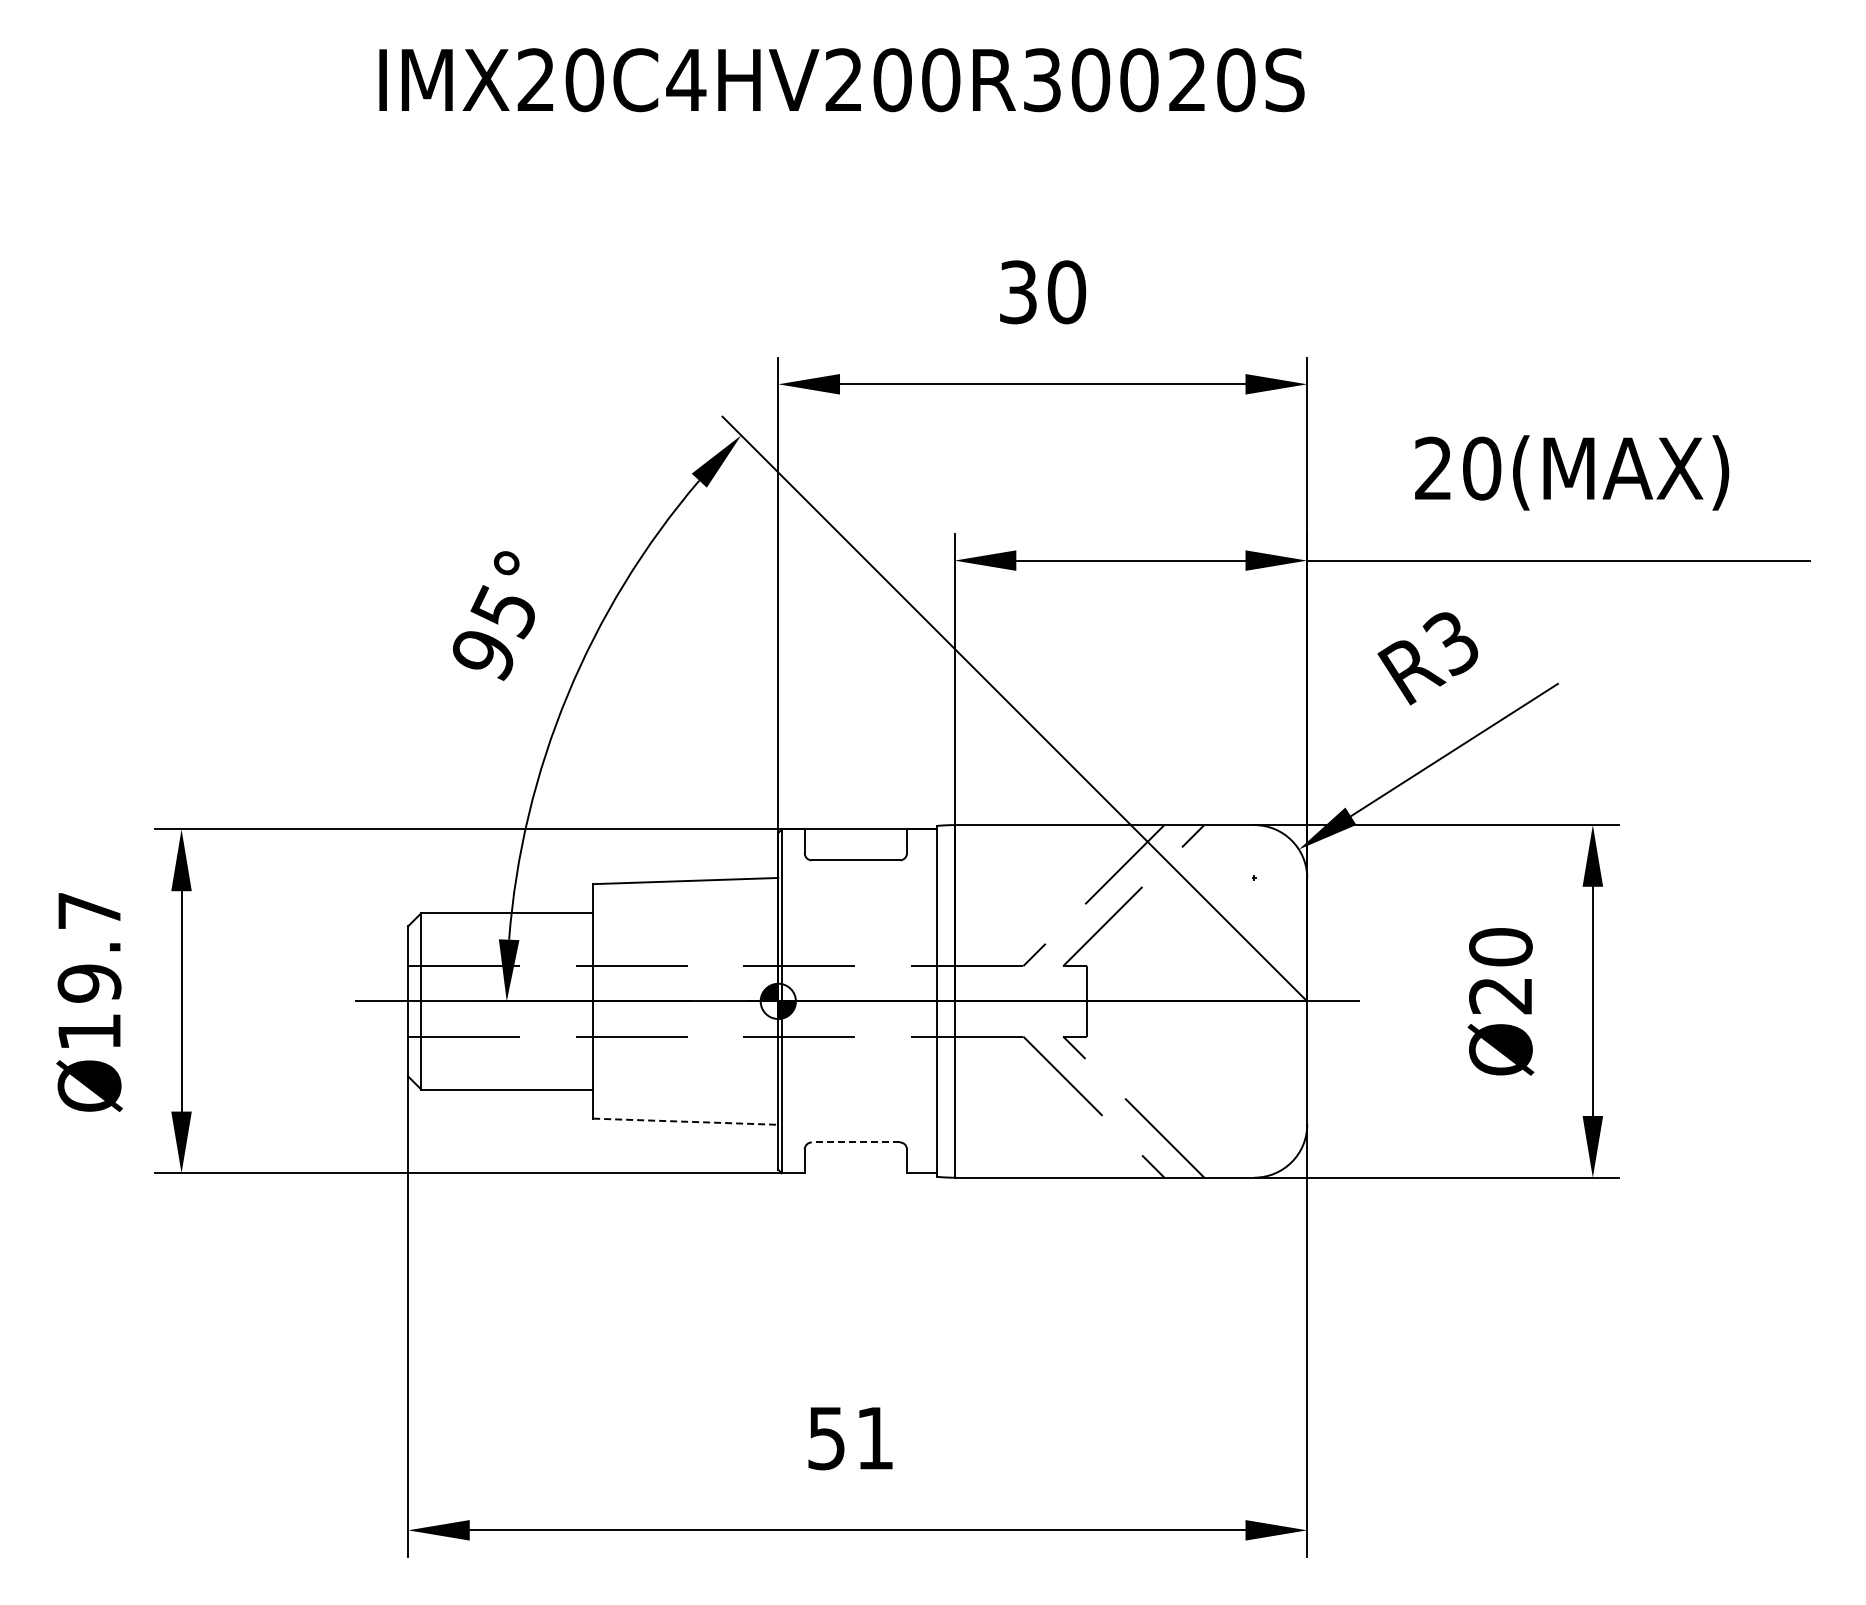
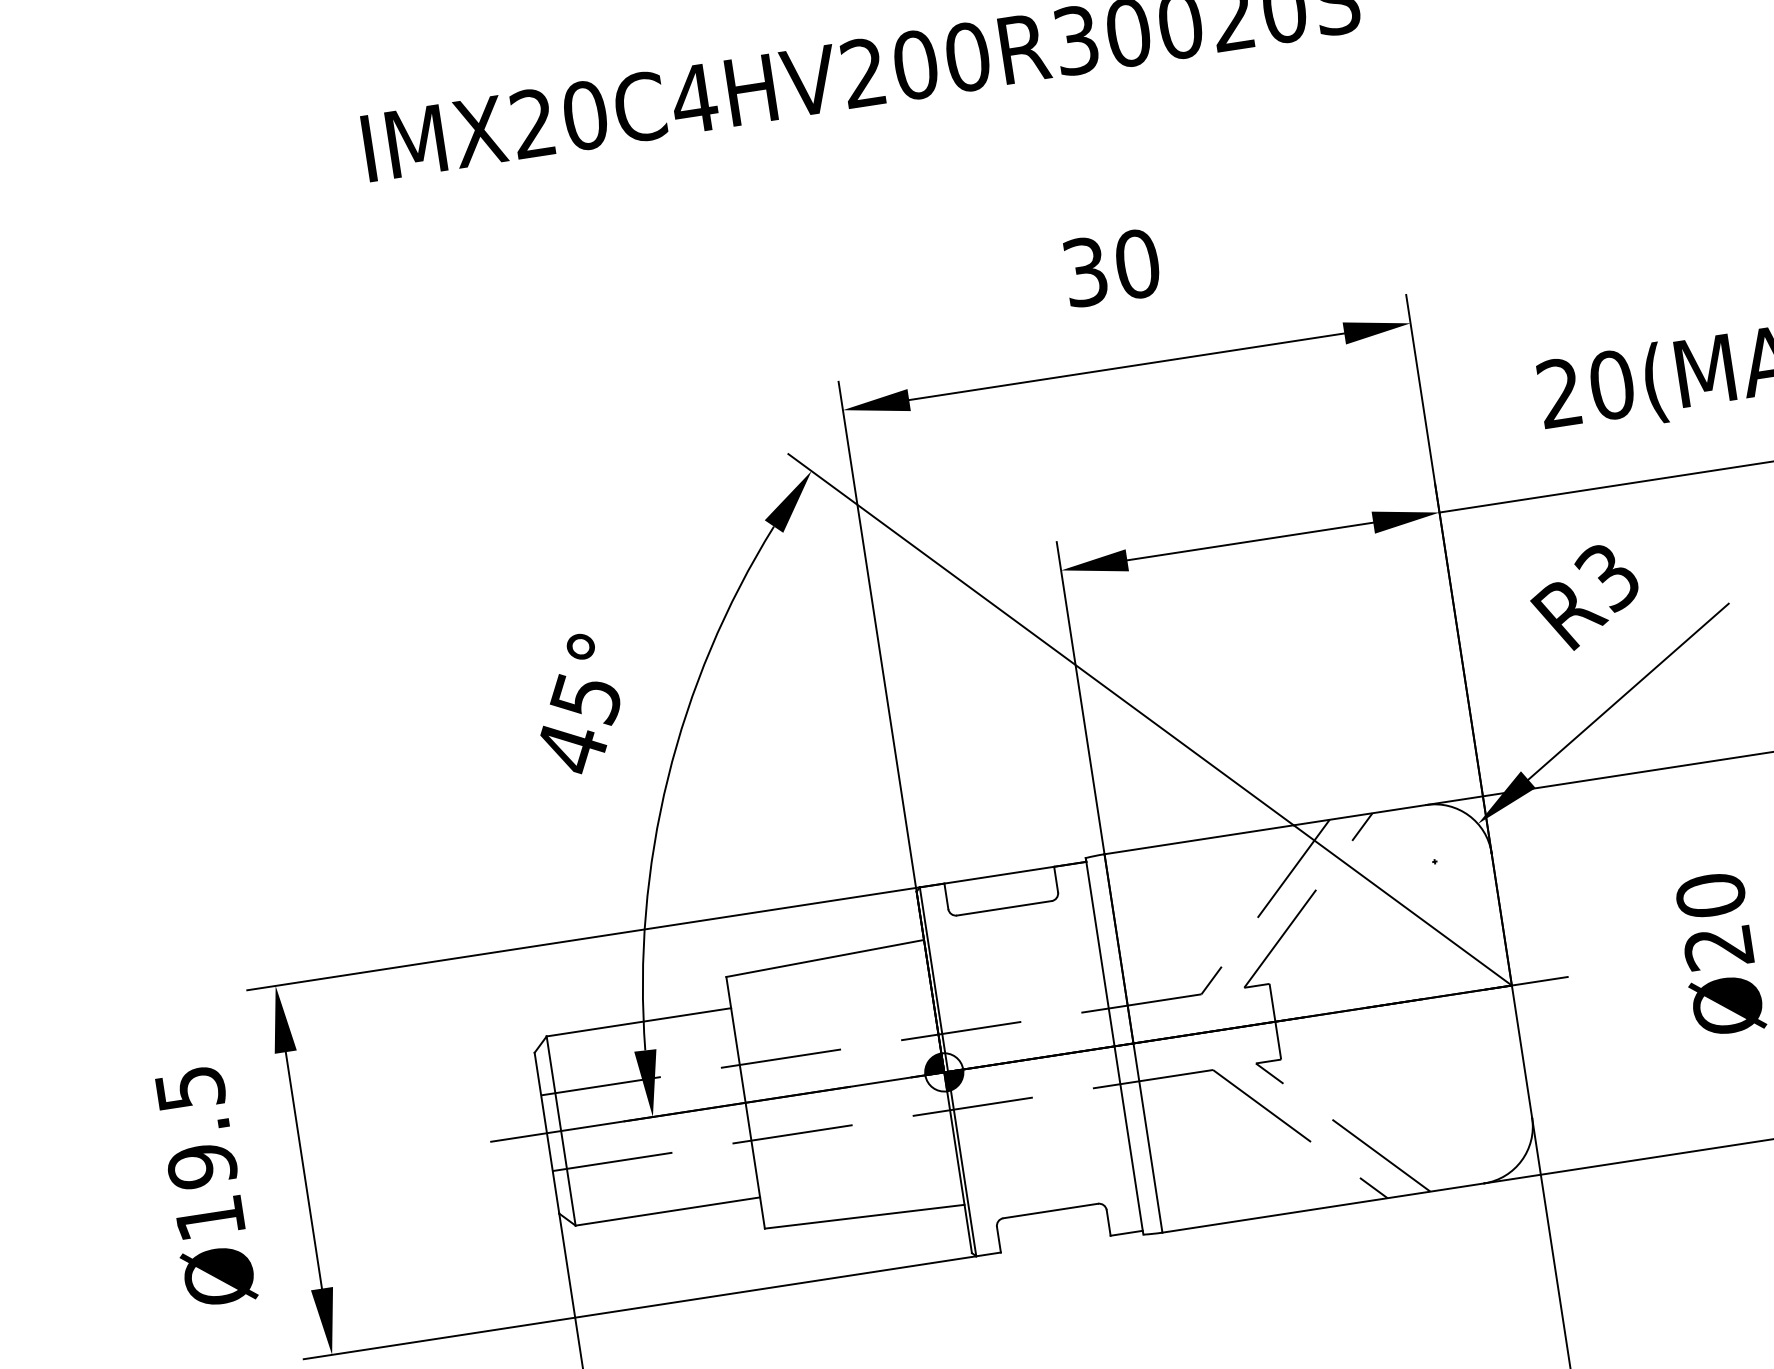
text: (484, 655) -> (572, 749), 95° -> 45°
text: (89, 911) -> (190, 1089), Ø19.7 -> Ø19.5
line: (685, 1121) -> (864, 1216), dashed -> solid
line: (855, 1142) -> (1050, 1211), dashed -> solid

